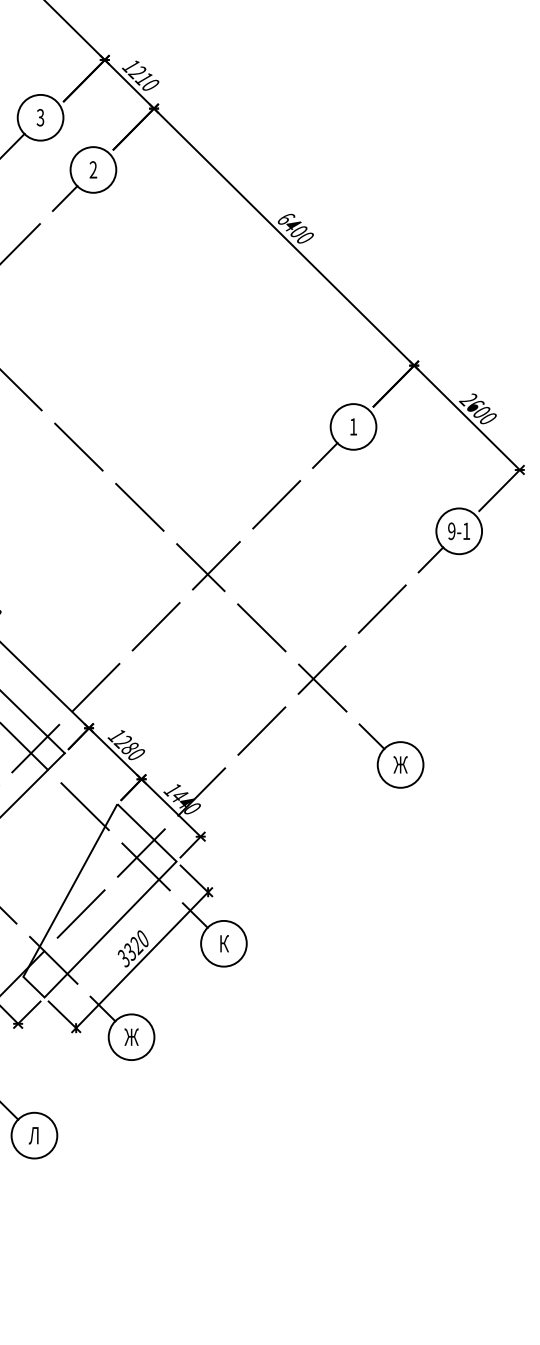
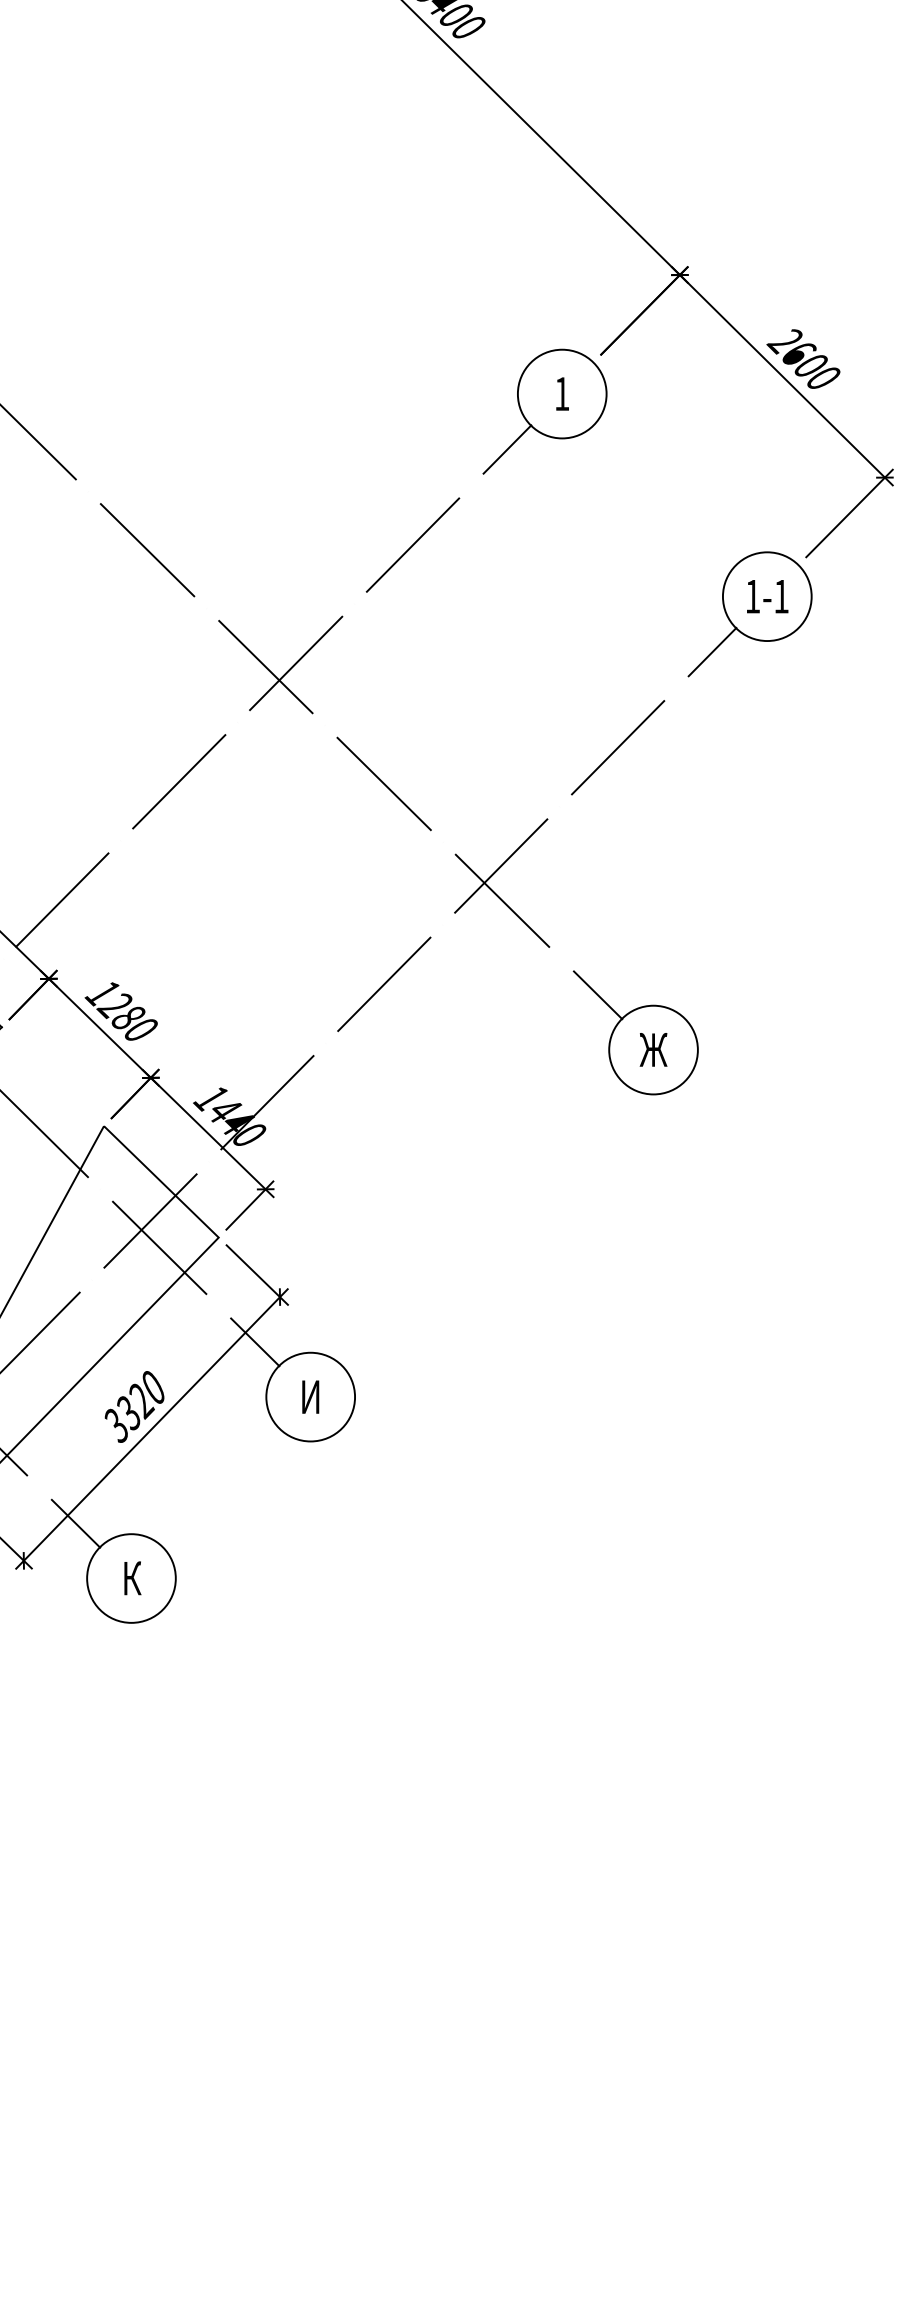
text: (451, 531) -> (752, 596), 9-1 -> 1-1
text: (223, 943) -> (309, 1396), К -> И
text: (131, 1036) -> (131, 1577), Ж -> К

